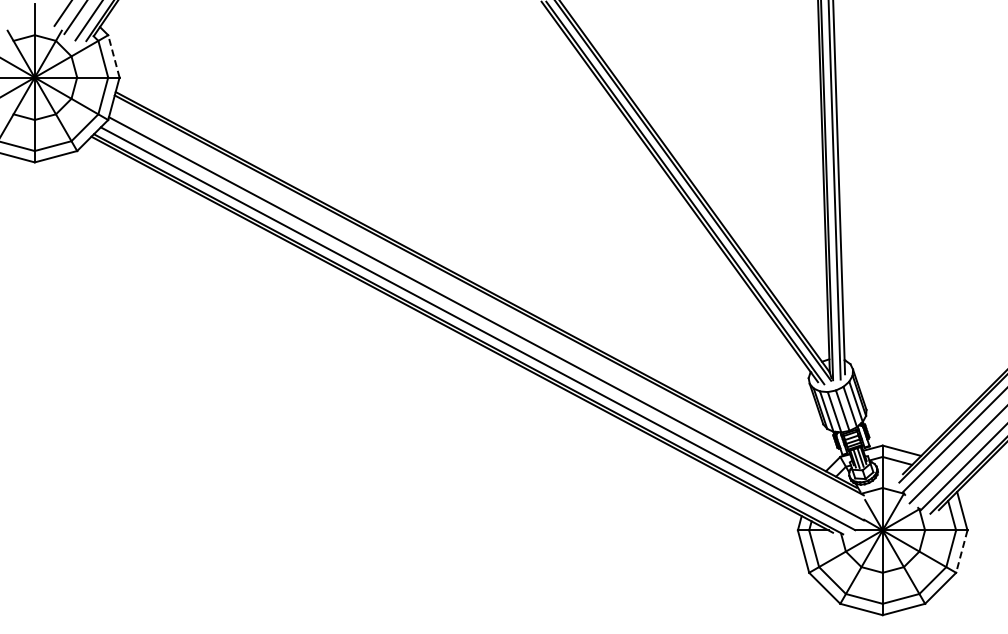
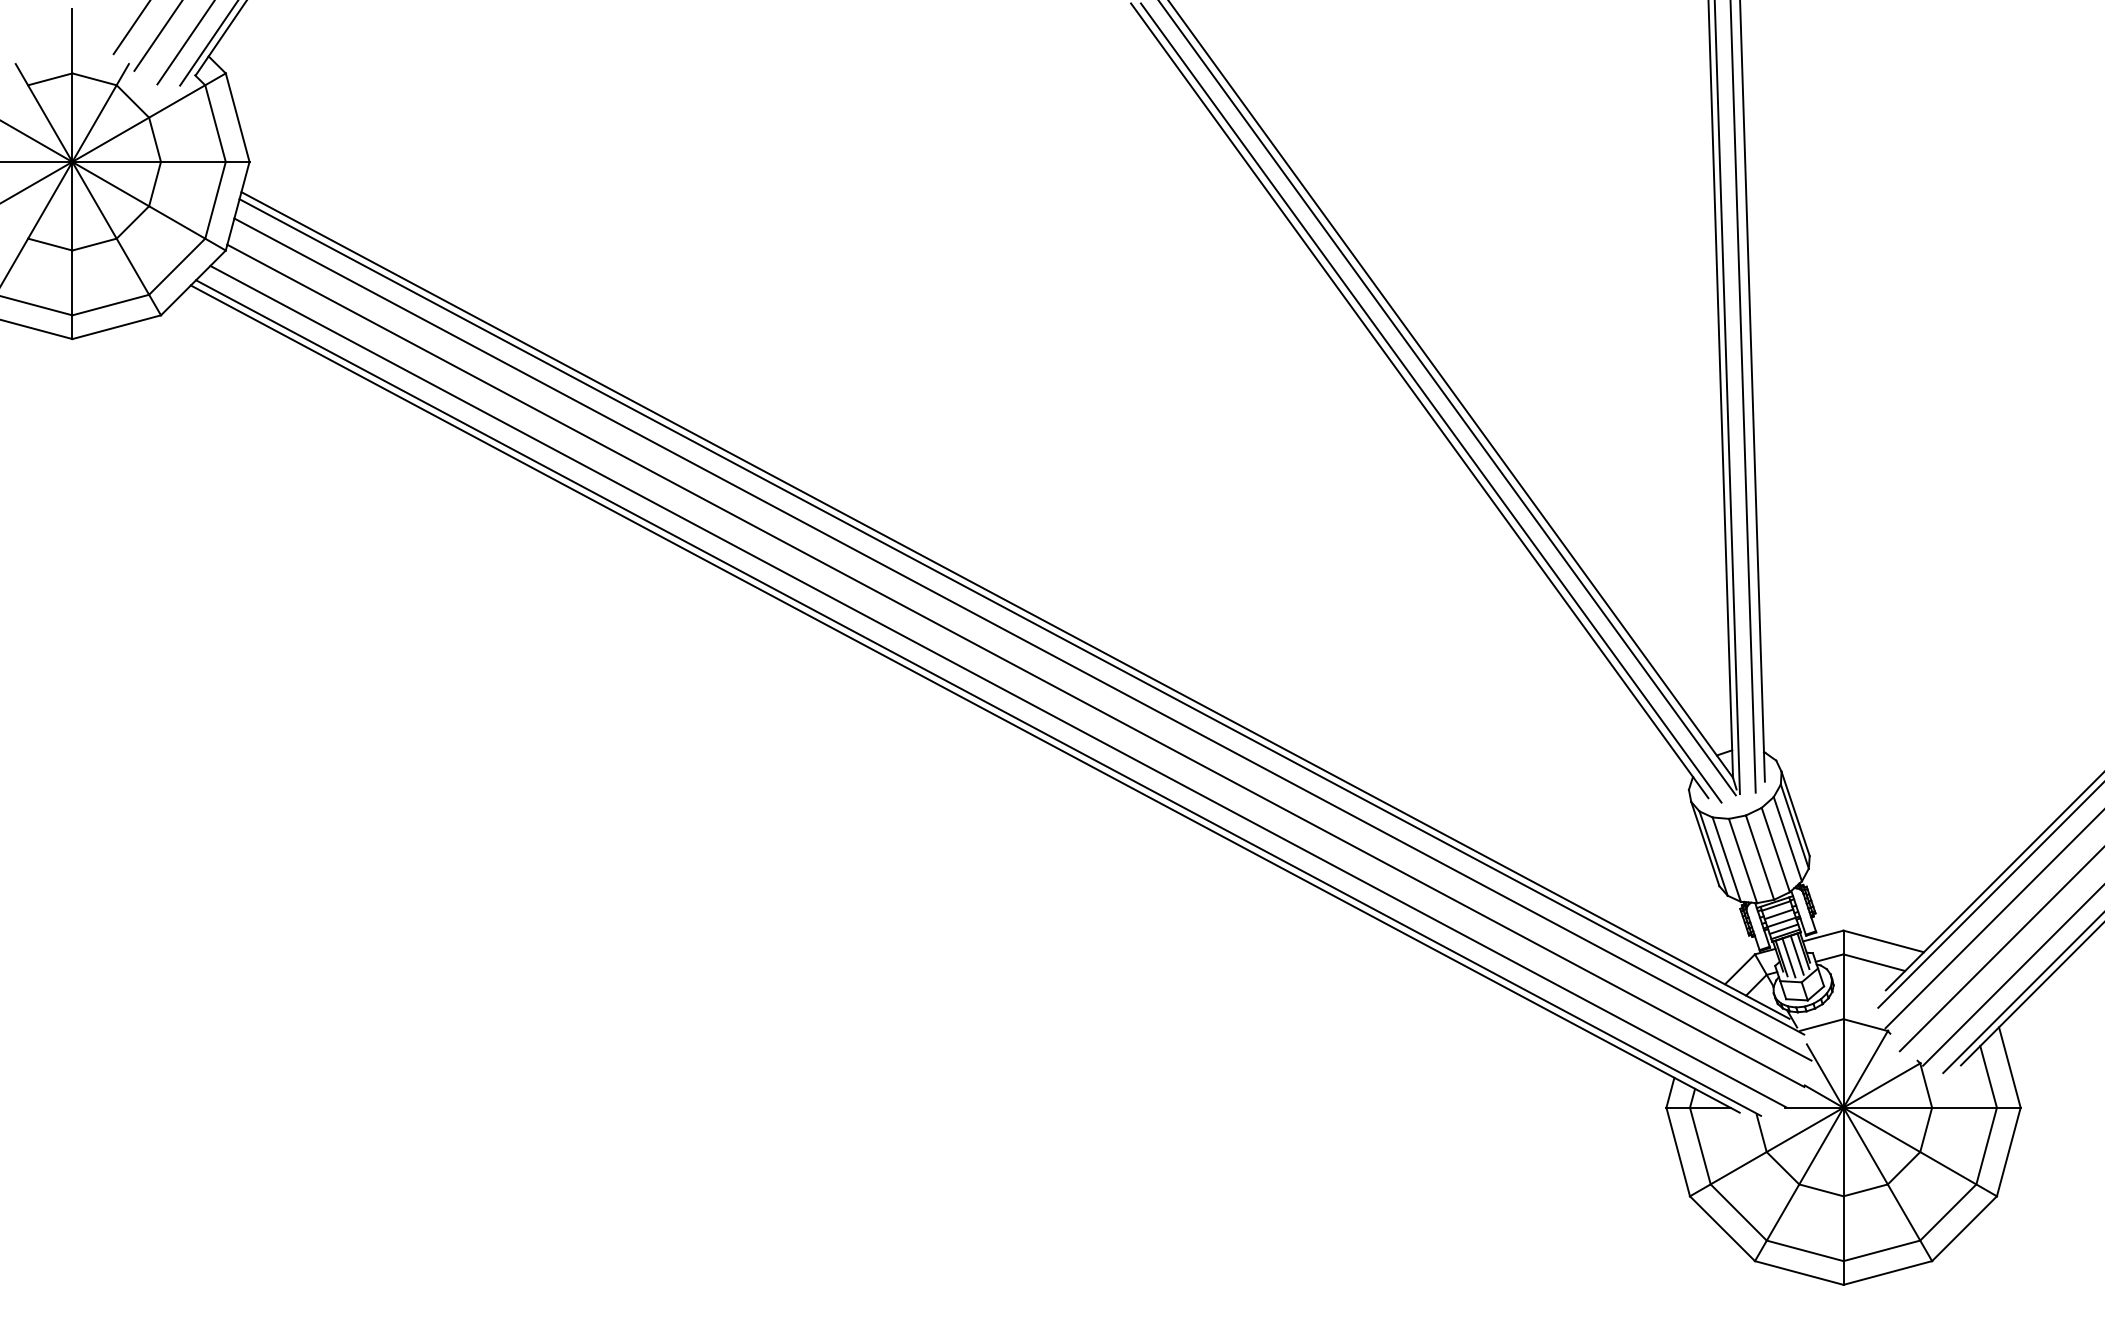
line: (113, 56) -> (236, 117), dashed -> solid
line: (489, 305) -> (1022, 637), added
line: (961, 551) -> (2008, 1151), dashed -> solid

